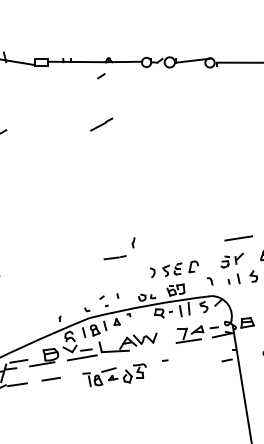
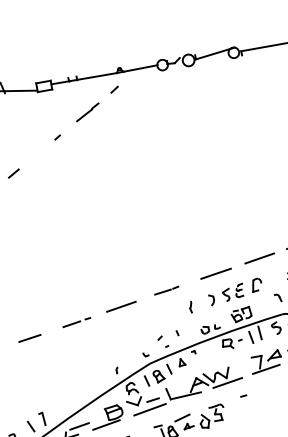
line: (44, 108) -> (57, 137), added
line: (101, 124) -> (87, 112), moved
part: (133, 242) -> (190, 306), moved
line: (200, 244) -> (259, 258), added
line: (159, 250) -> (215, 273), added
line: (73, 264) -> (121, 306), added
line: (32, 270) -> (76, 321), added
line: (153, 346) -> (227, 382), added

